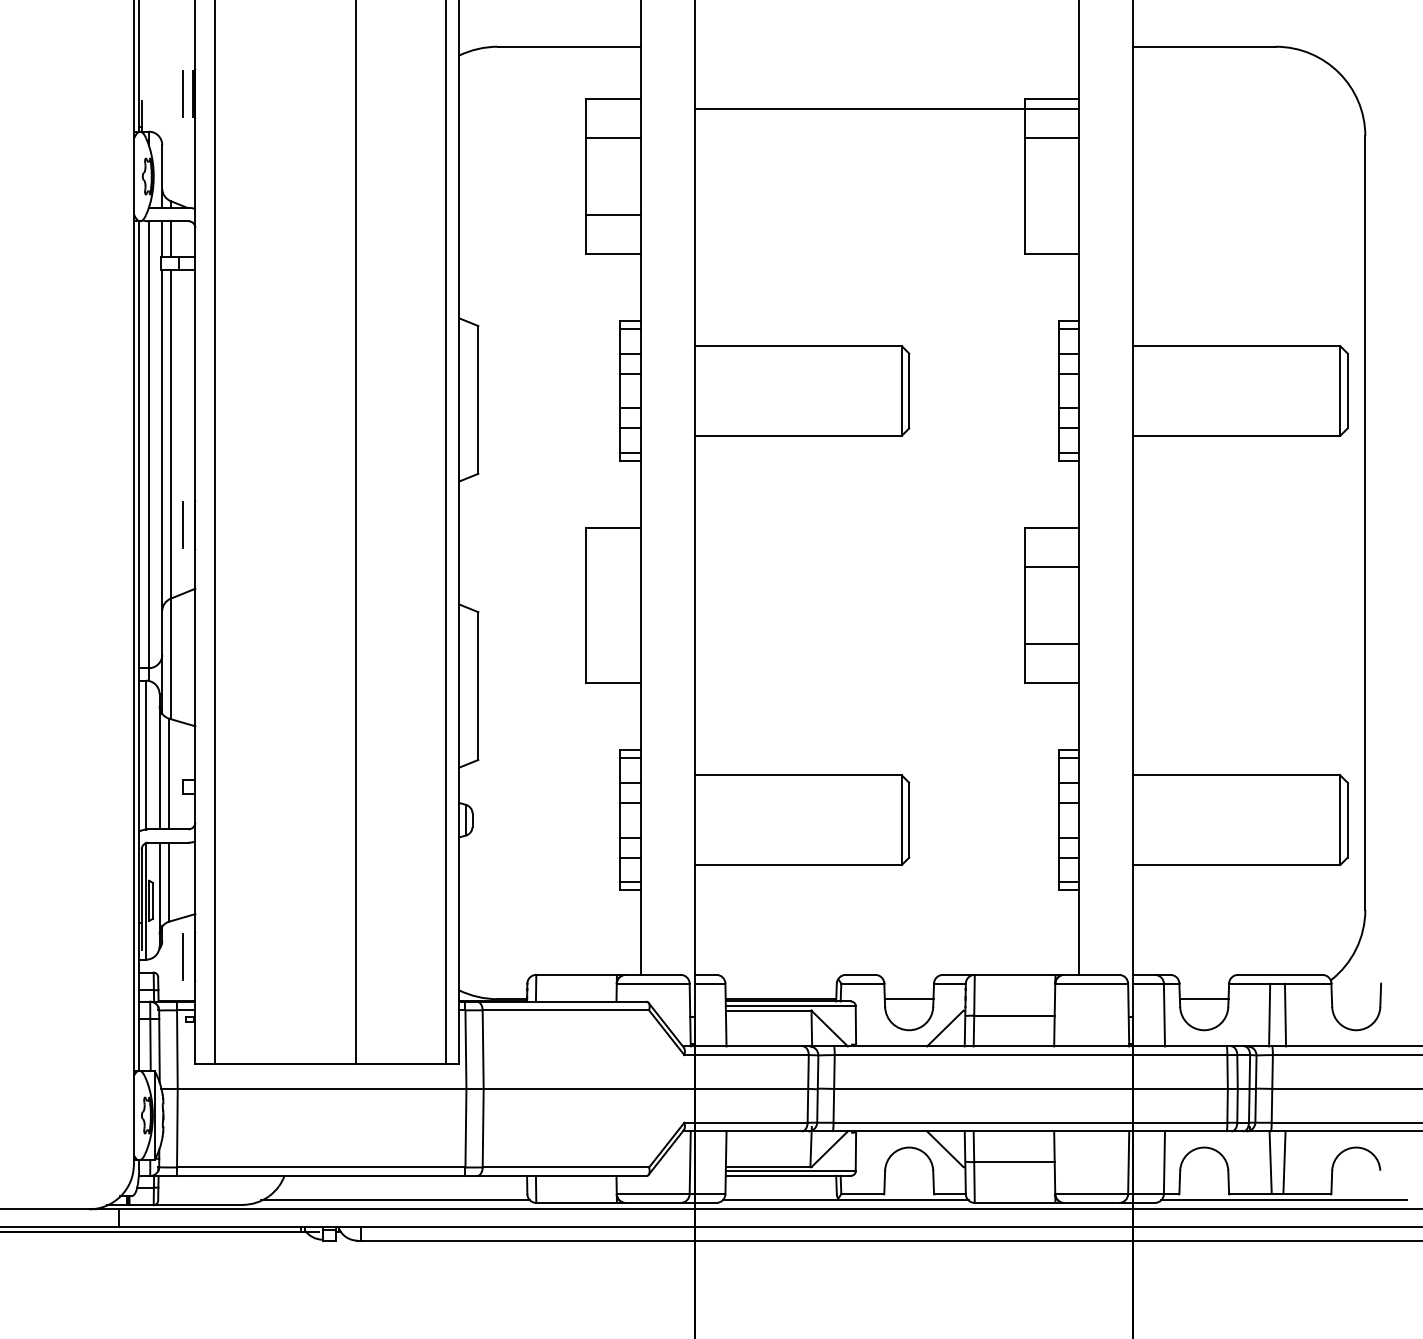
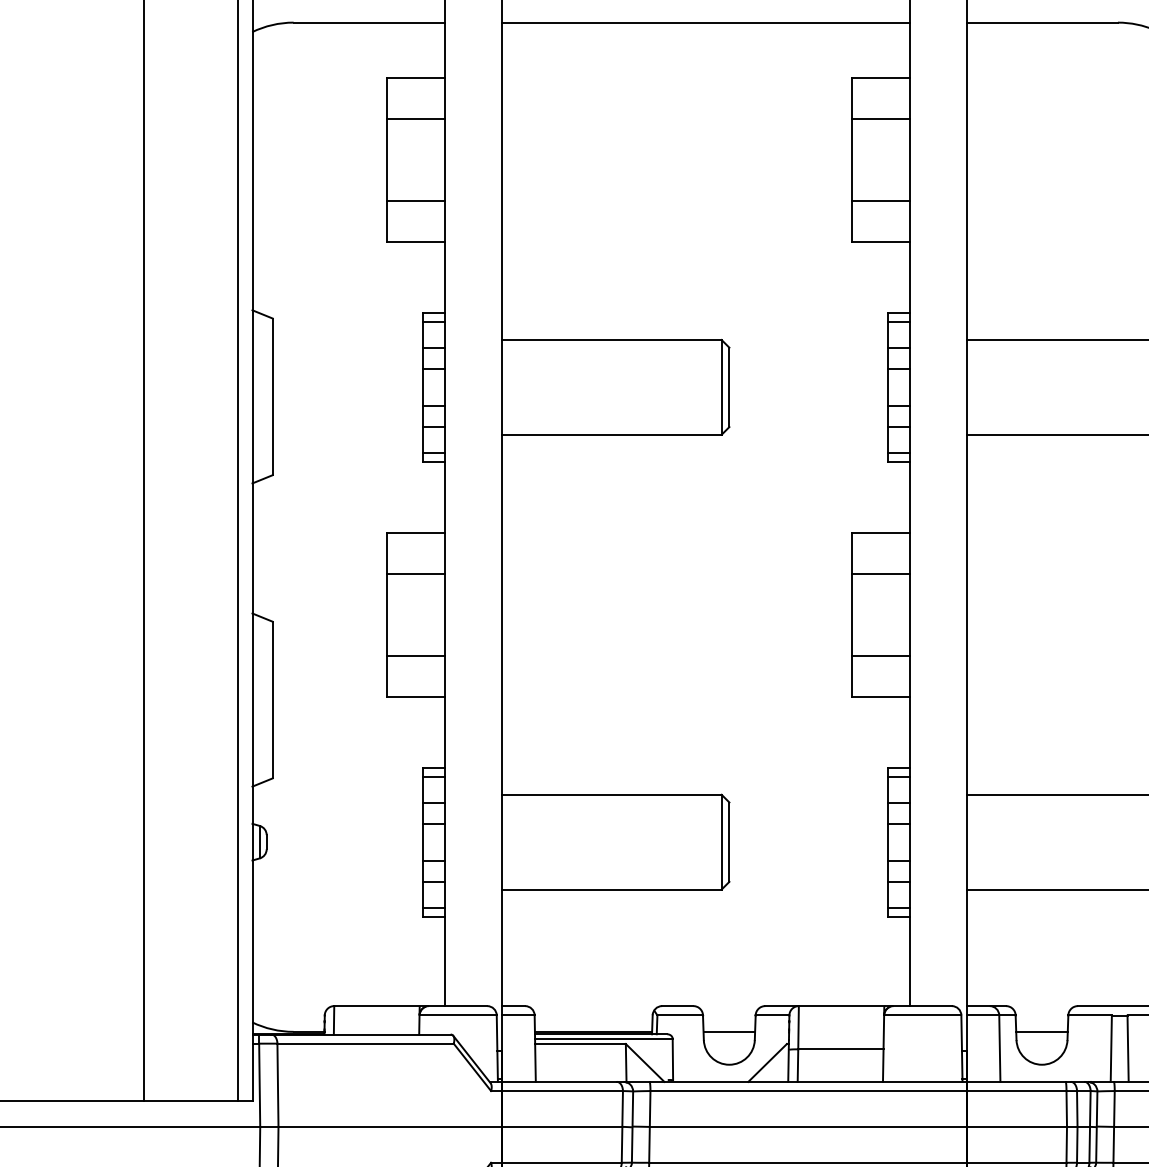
line: (886, 108) -> (705, 22), moved
line: (1051, 215) -> (880, 201), added
line: (613, 566) -> (416, 573), added
line: (613, 644) -> (416, 656), added

